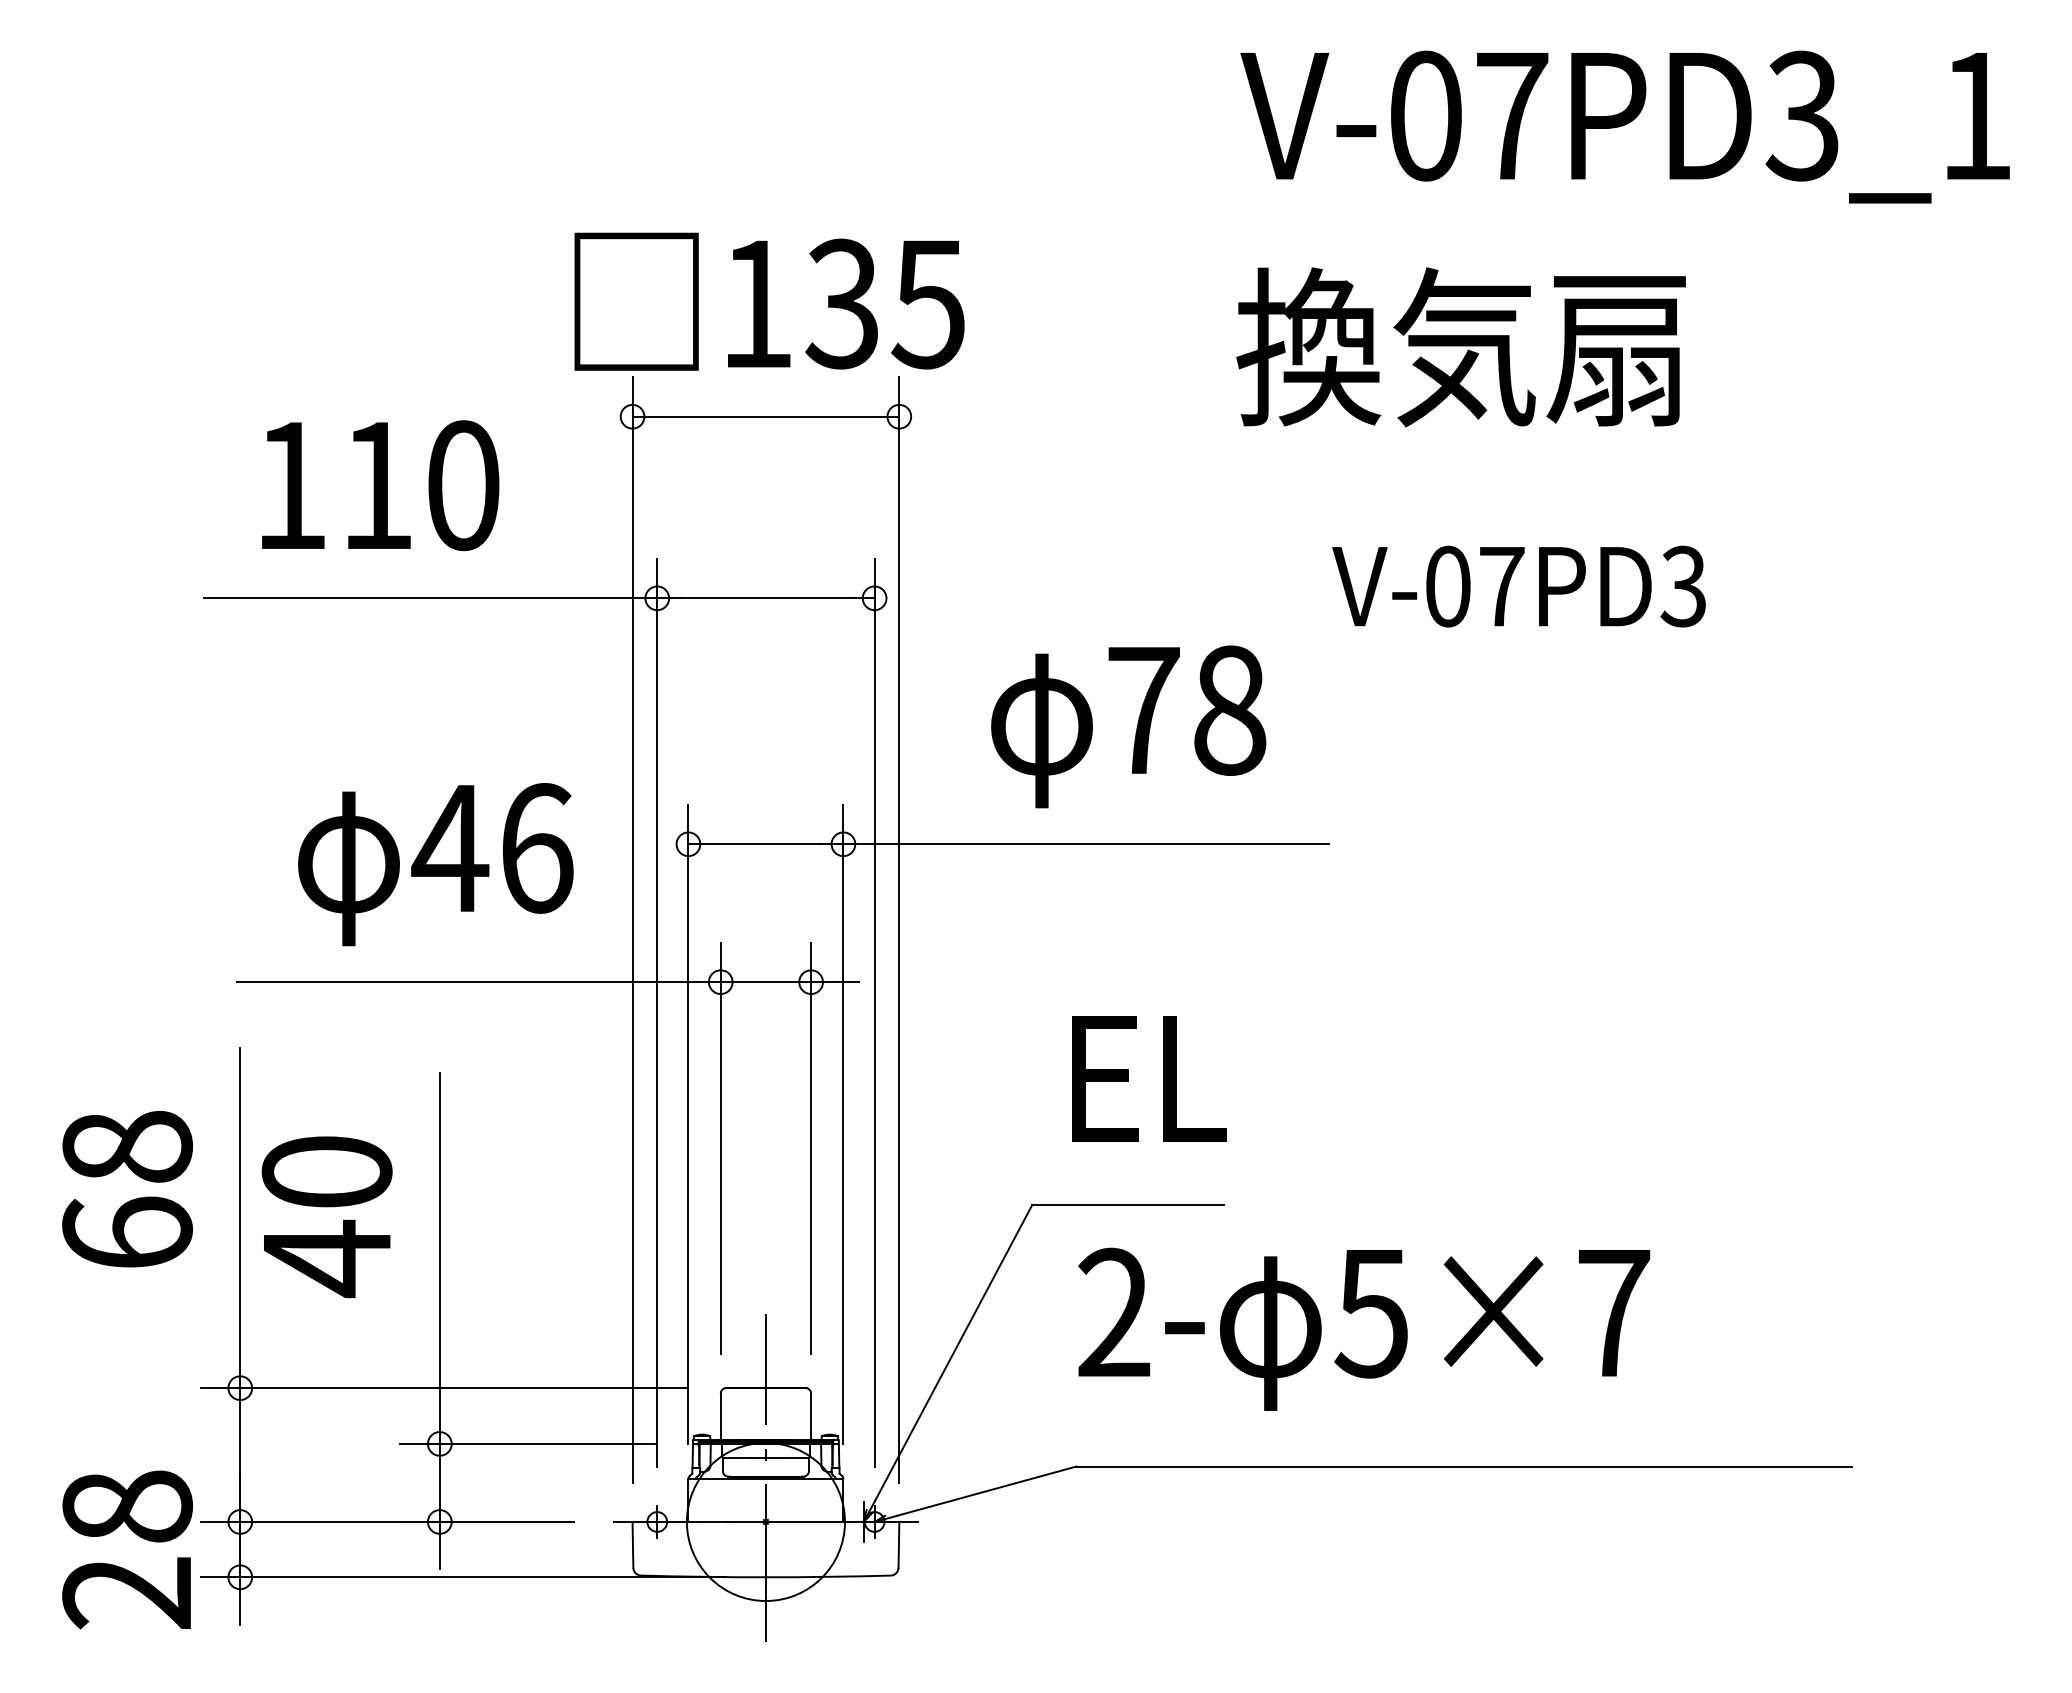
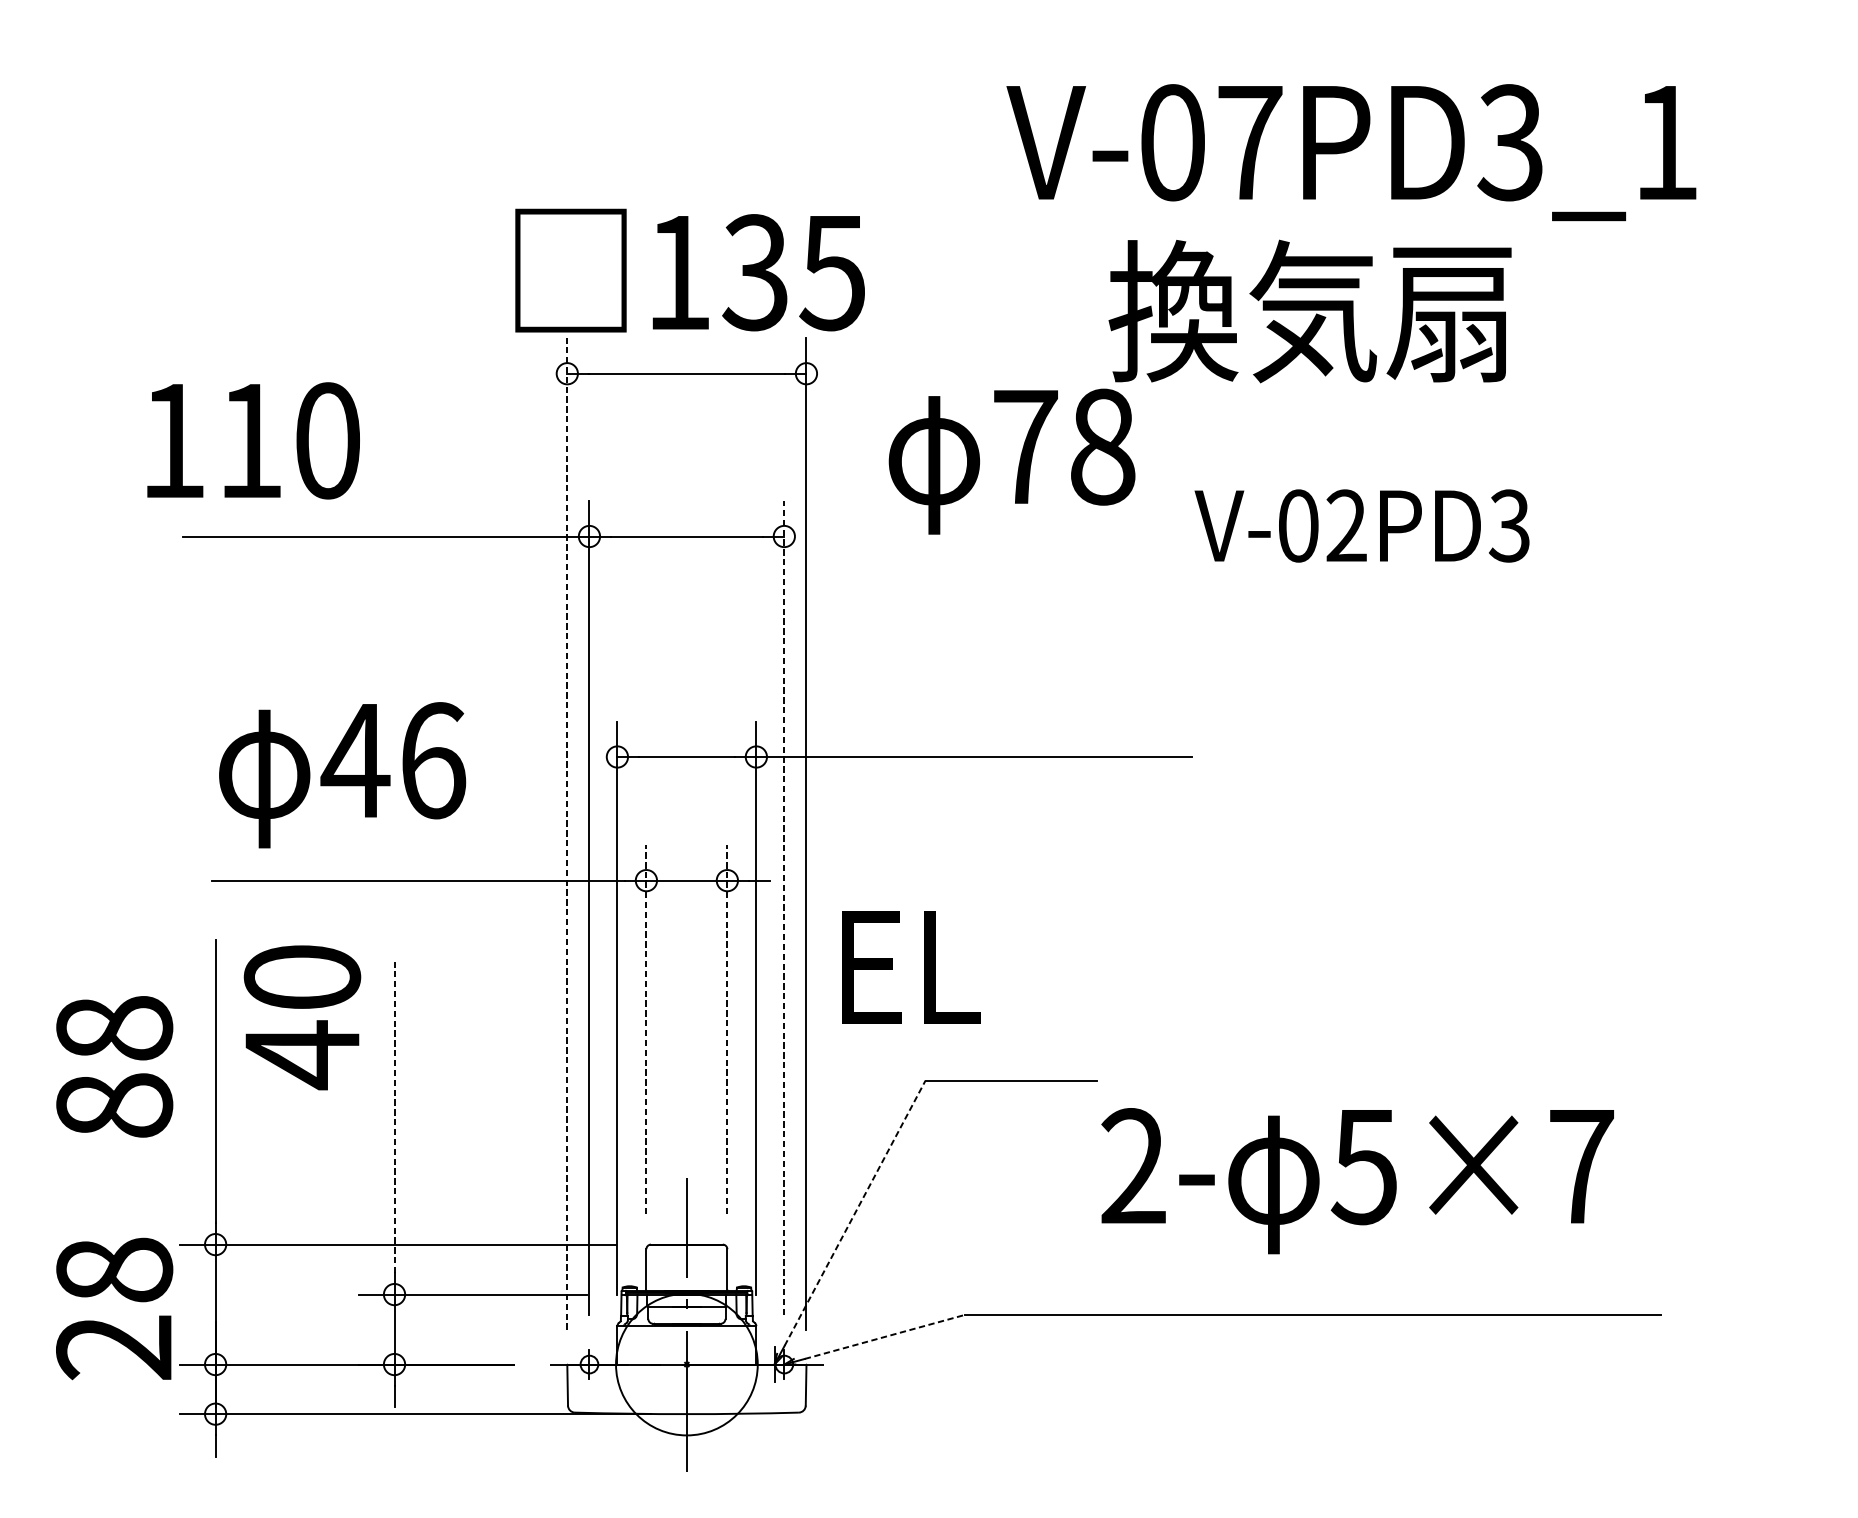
text: (1624, 126) -> (1350, 152), moved
text: (380, 485) -> (253, 440), moved
text: (1501, 585) -> (1346, 525), V-07PD3 -> V-02PD3
text: (1128, 726) -> (1011, 461), moved
text: (435, 864) -> (342, 775), moved
line: (632, 930) -> (567, 834), solid -> dashed
line: (874, 1012) -> (784, 907), solid -> dashed
text: (1149, 1078) -> (911, 966), moved
line: (720, 1148) -> (646, 1029), solid -> dashed
line: (811, 1148) -> (727, 1029), solid -> dashed
text: (326, 1216) -> (301, 1017), moved
text: (127, 1232) -> (114, 1105), 68 -> 88
line: (439, 1246) -> (394, 1117), solid -> dashed
text: (1364, 1328) -> (1357, 1180), moved
line: (953, 1352) -> (855, 1212), solid -> dashed
line: (986, 1491) -> (884, 1337), solid -> dashed
text: (127, 1549) -> (114, 1308), moved

